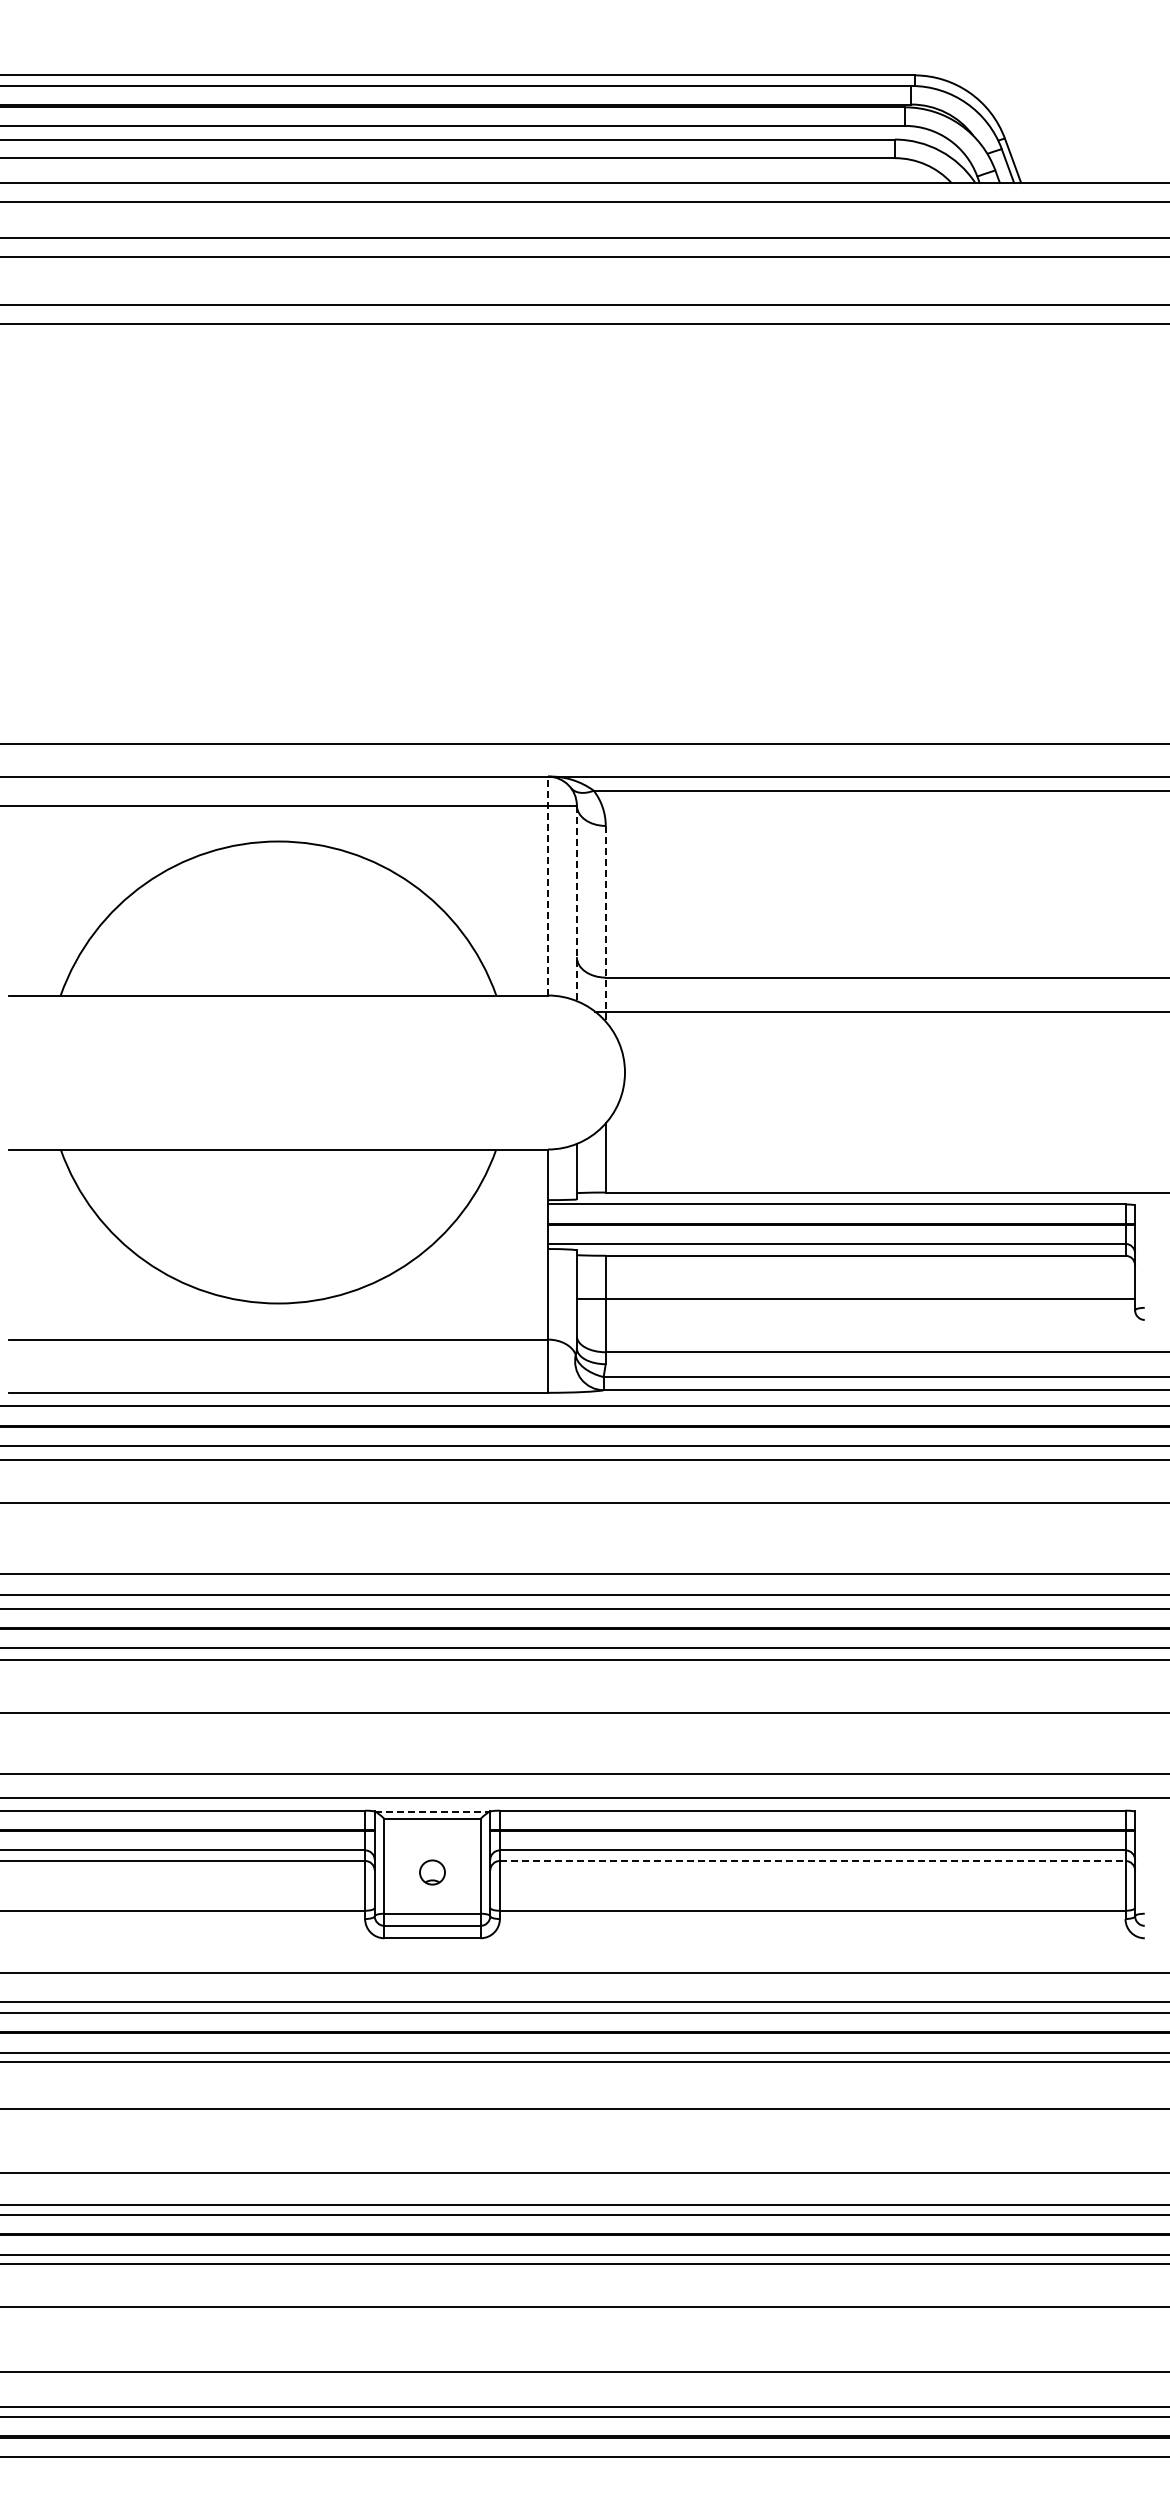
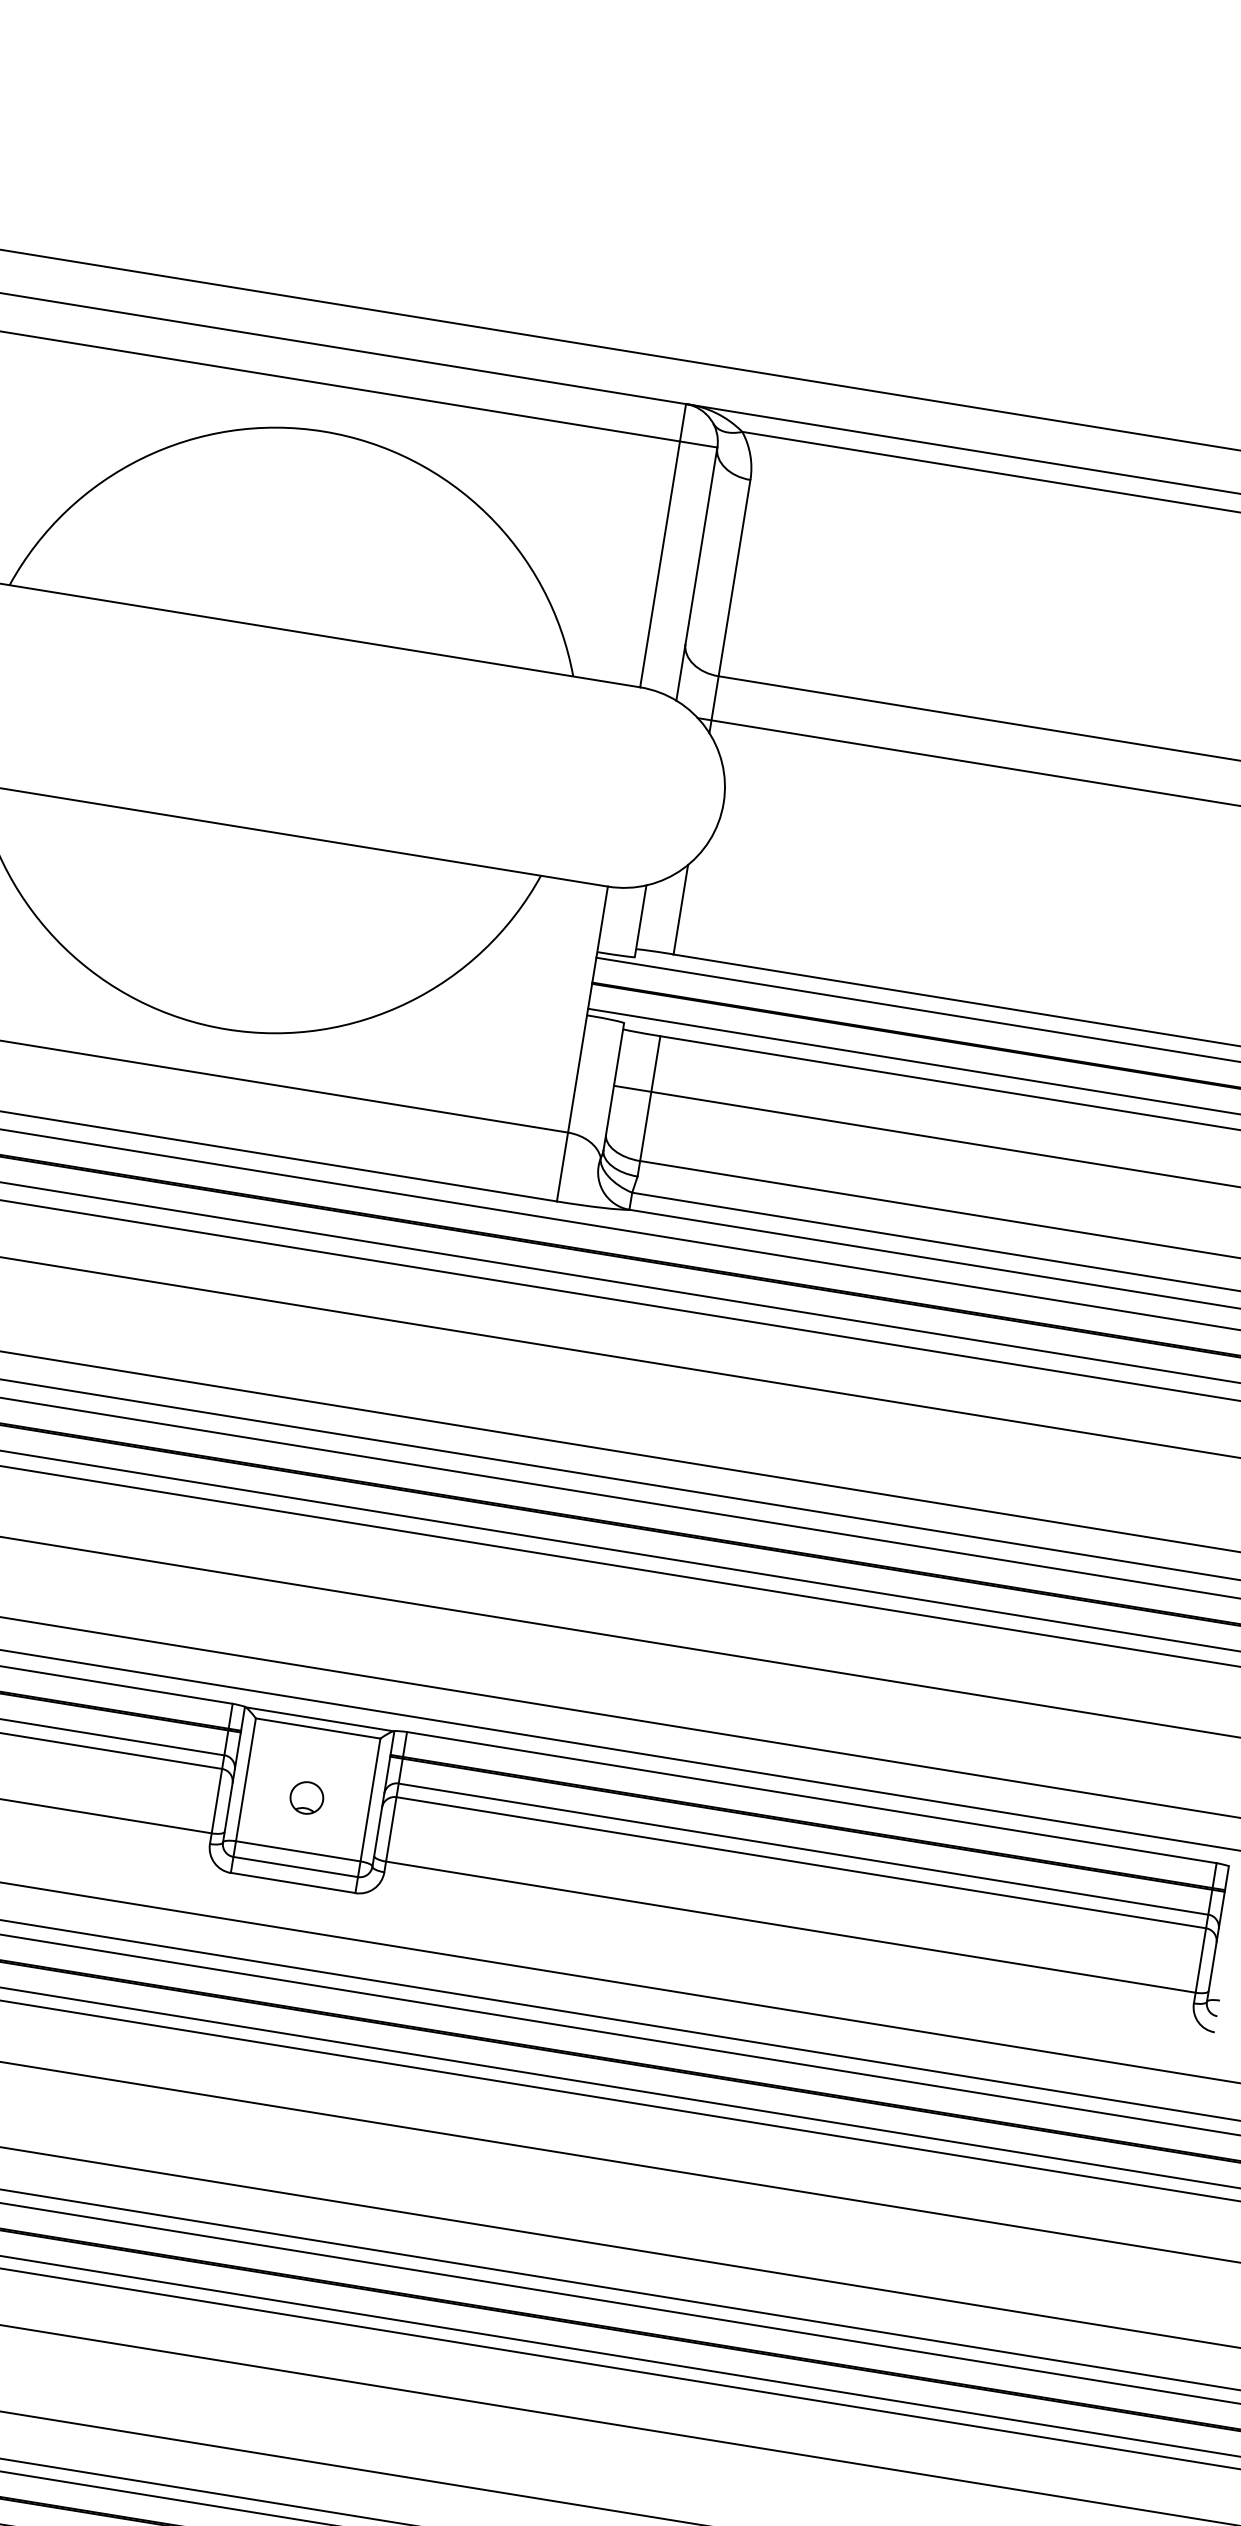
line: (548, 885) -> (663, 545), dashed -> solid
line: (576, 903) -> (696, 574), dashed -> solid
line: (605, 923) -> (729, 606), dashed -> solid
line: (433, 1811) -> (320, 1719), dashed -> solid
line: (812, 1860) -> (801, 1862), dashed -> solid

